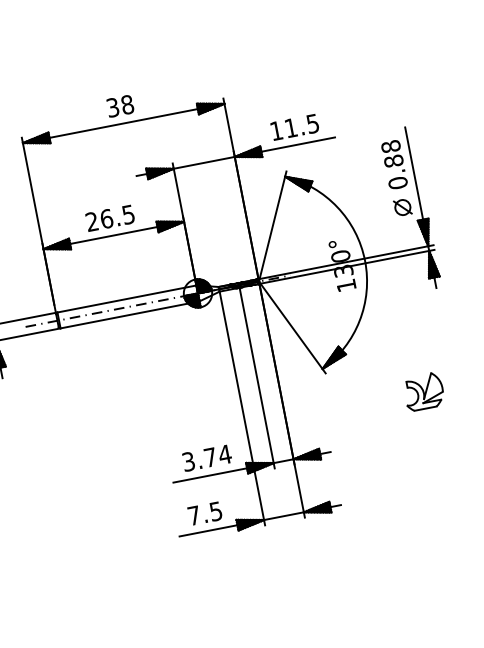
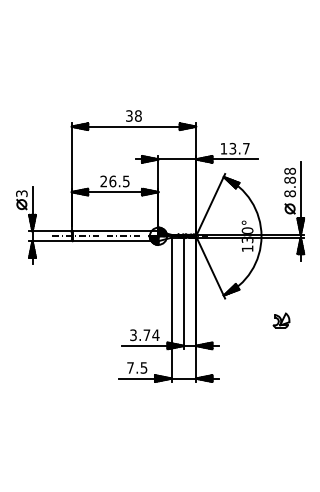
text: (301, 125) -> (239, 148), 11.5 -> 13.7
text: (396, 182) -> (289, 193), 0.88 -> 8.88
part: (424, 391) -> (281, 320), size x0.7

